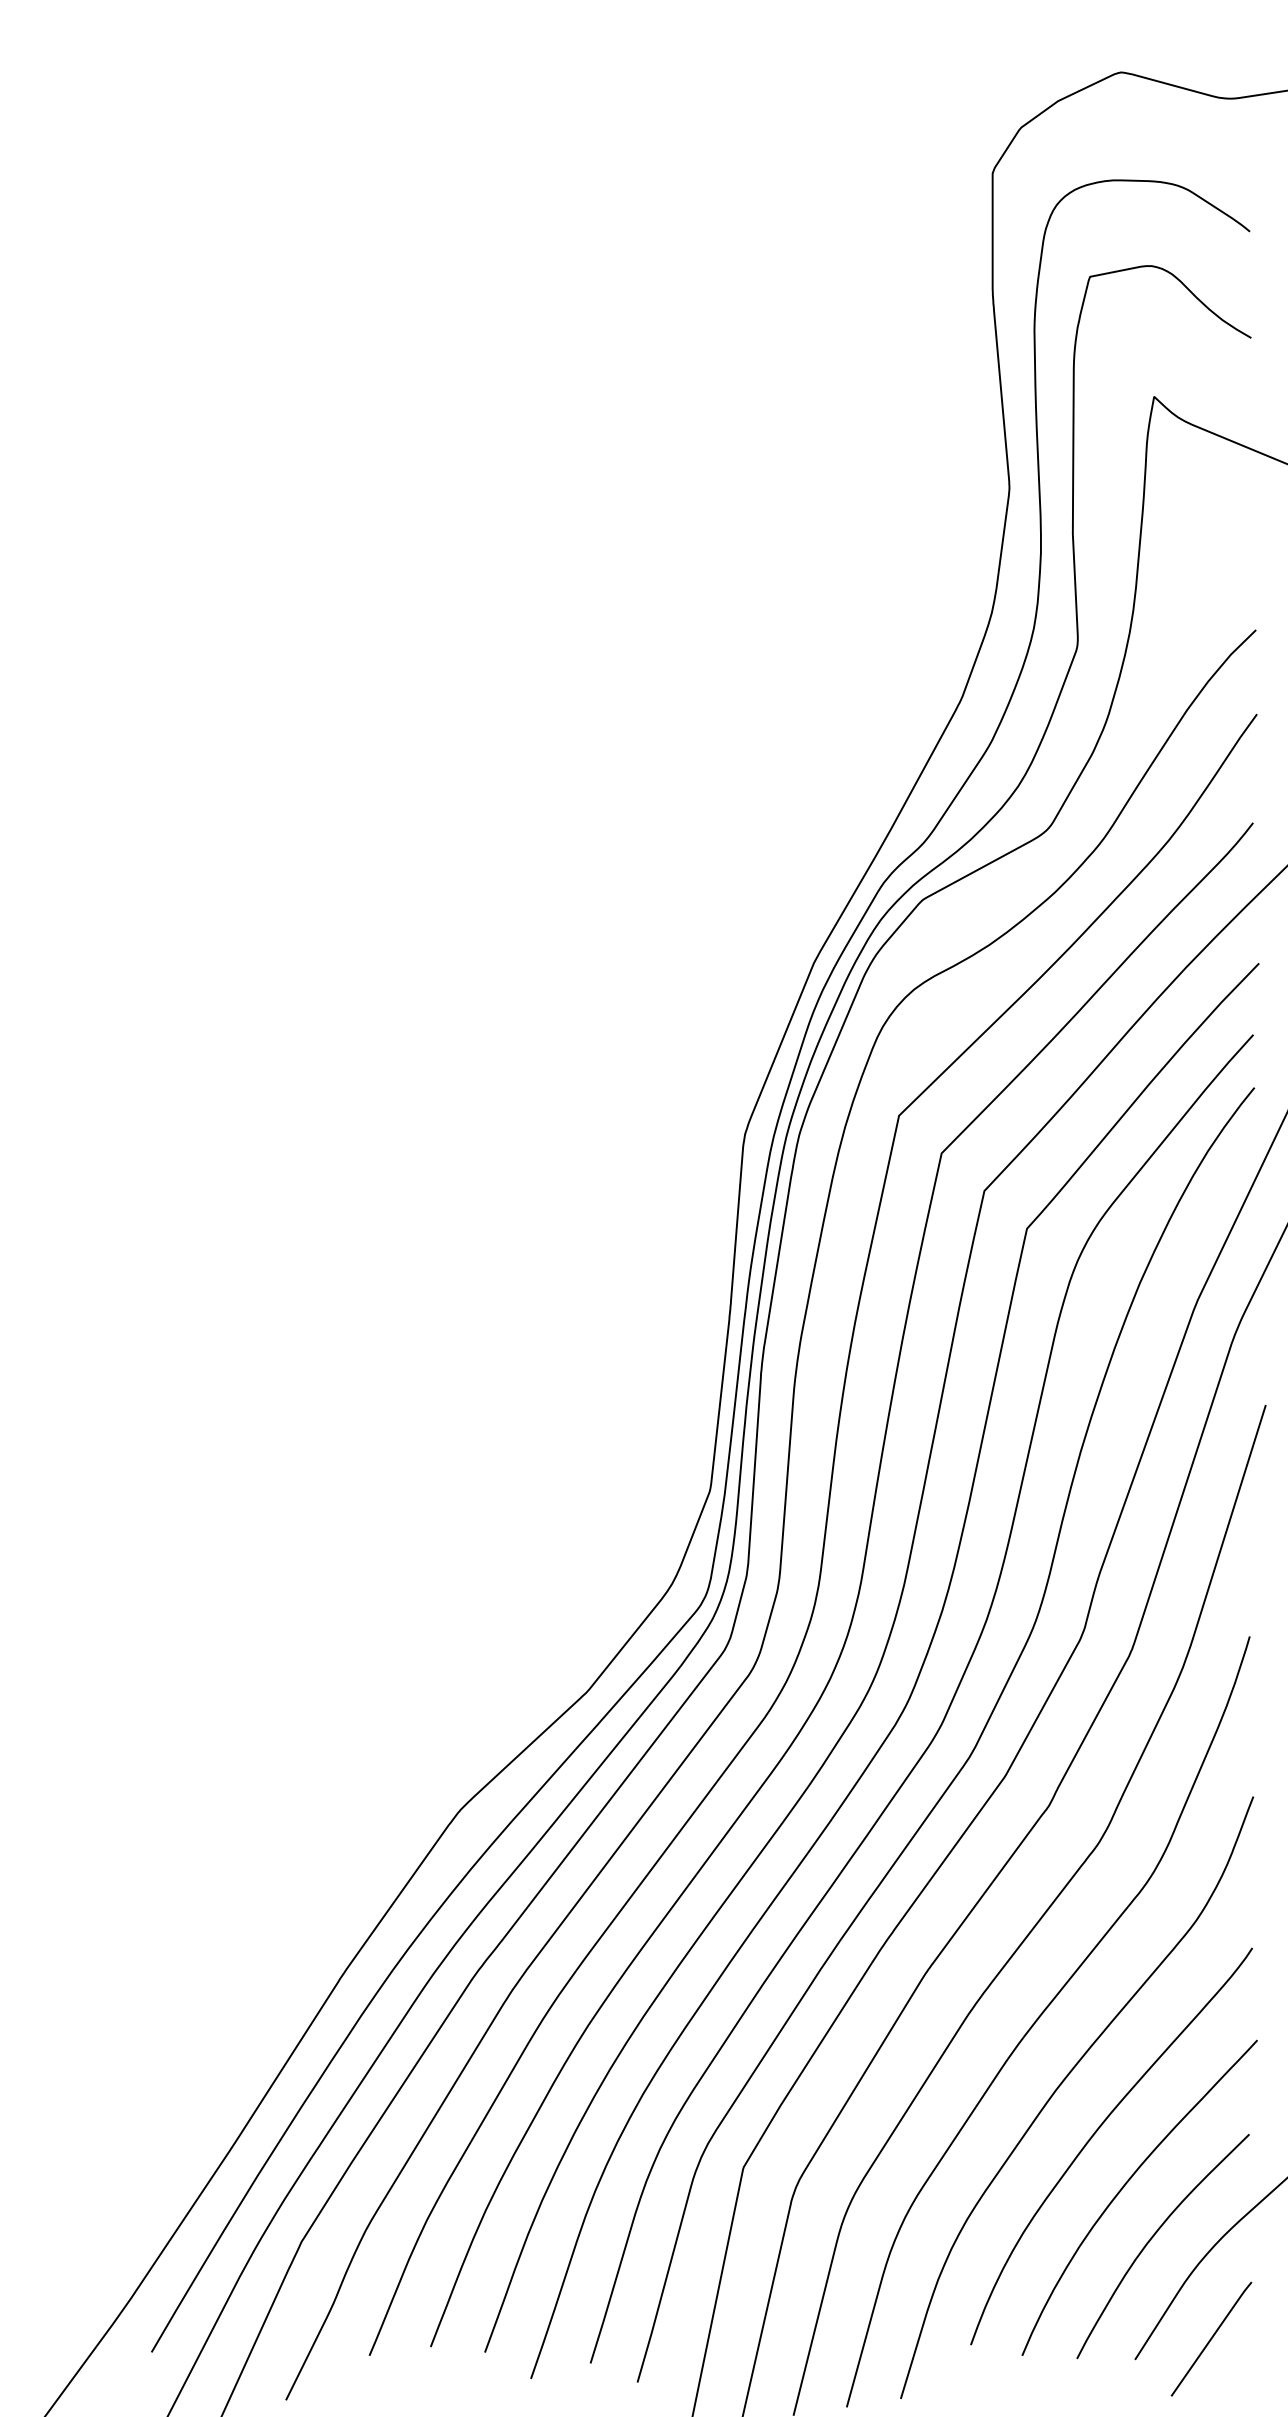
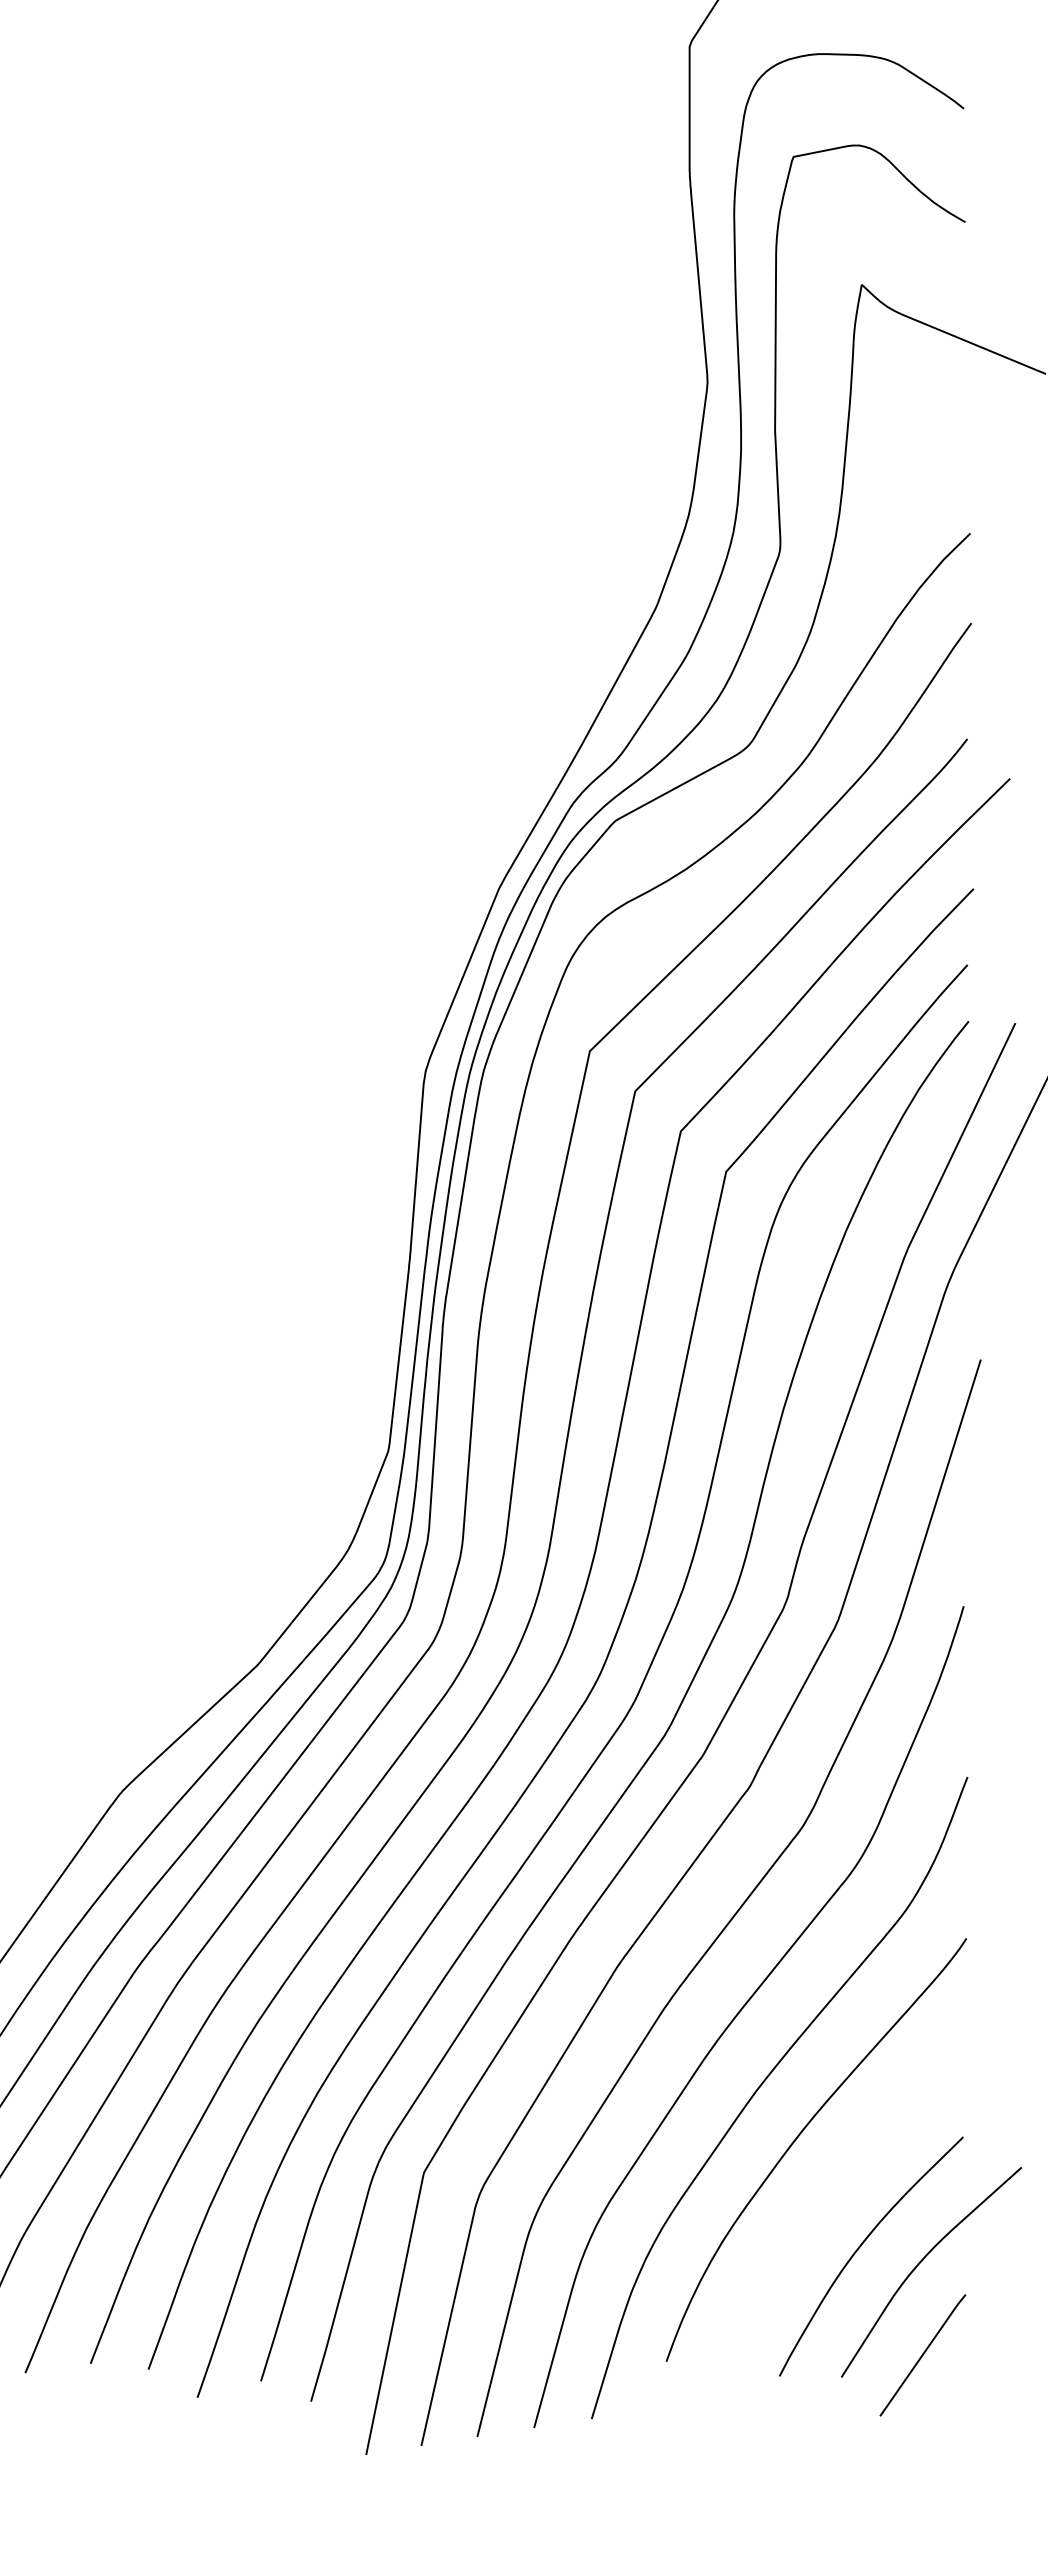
curve: (1124, 2187) -> (830, 2193), removed

